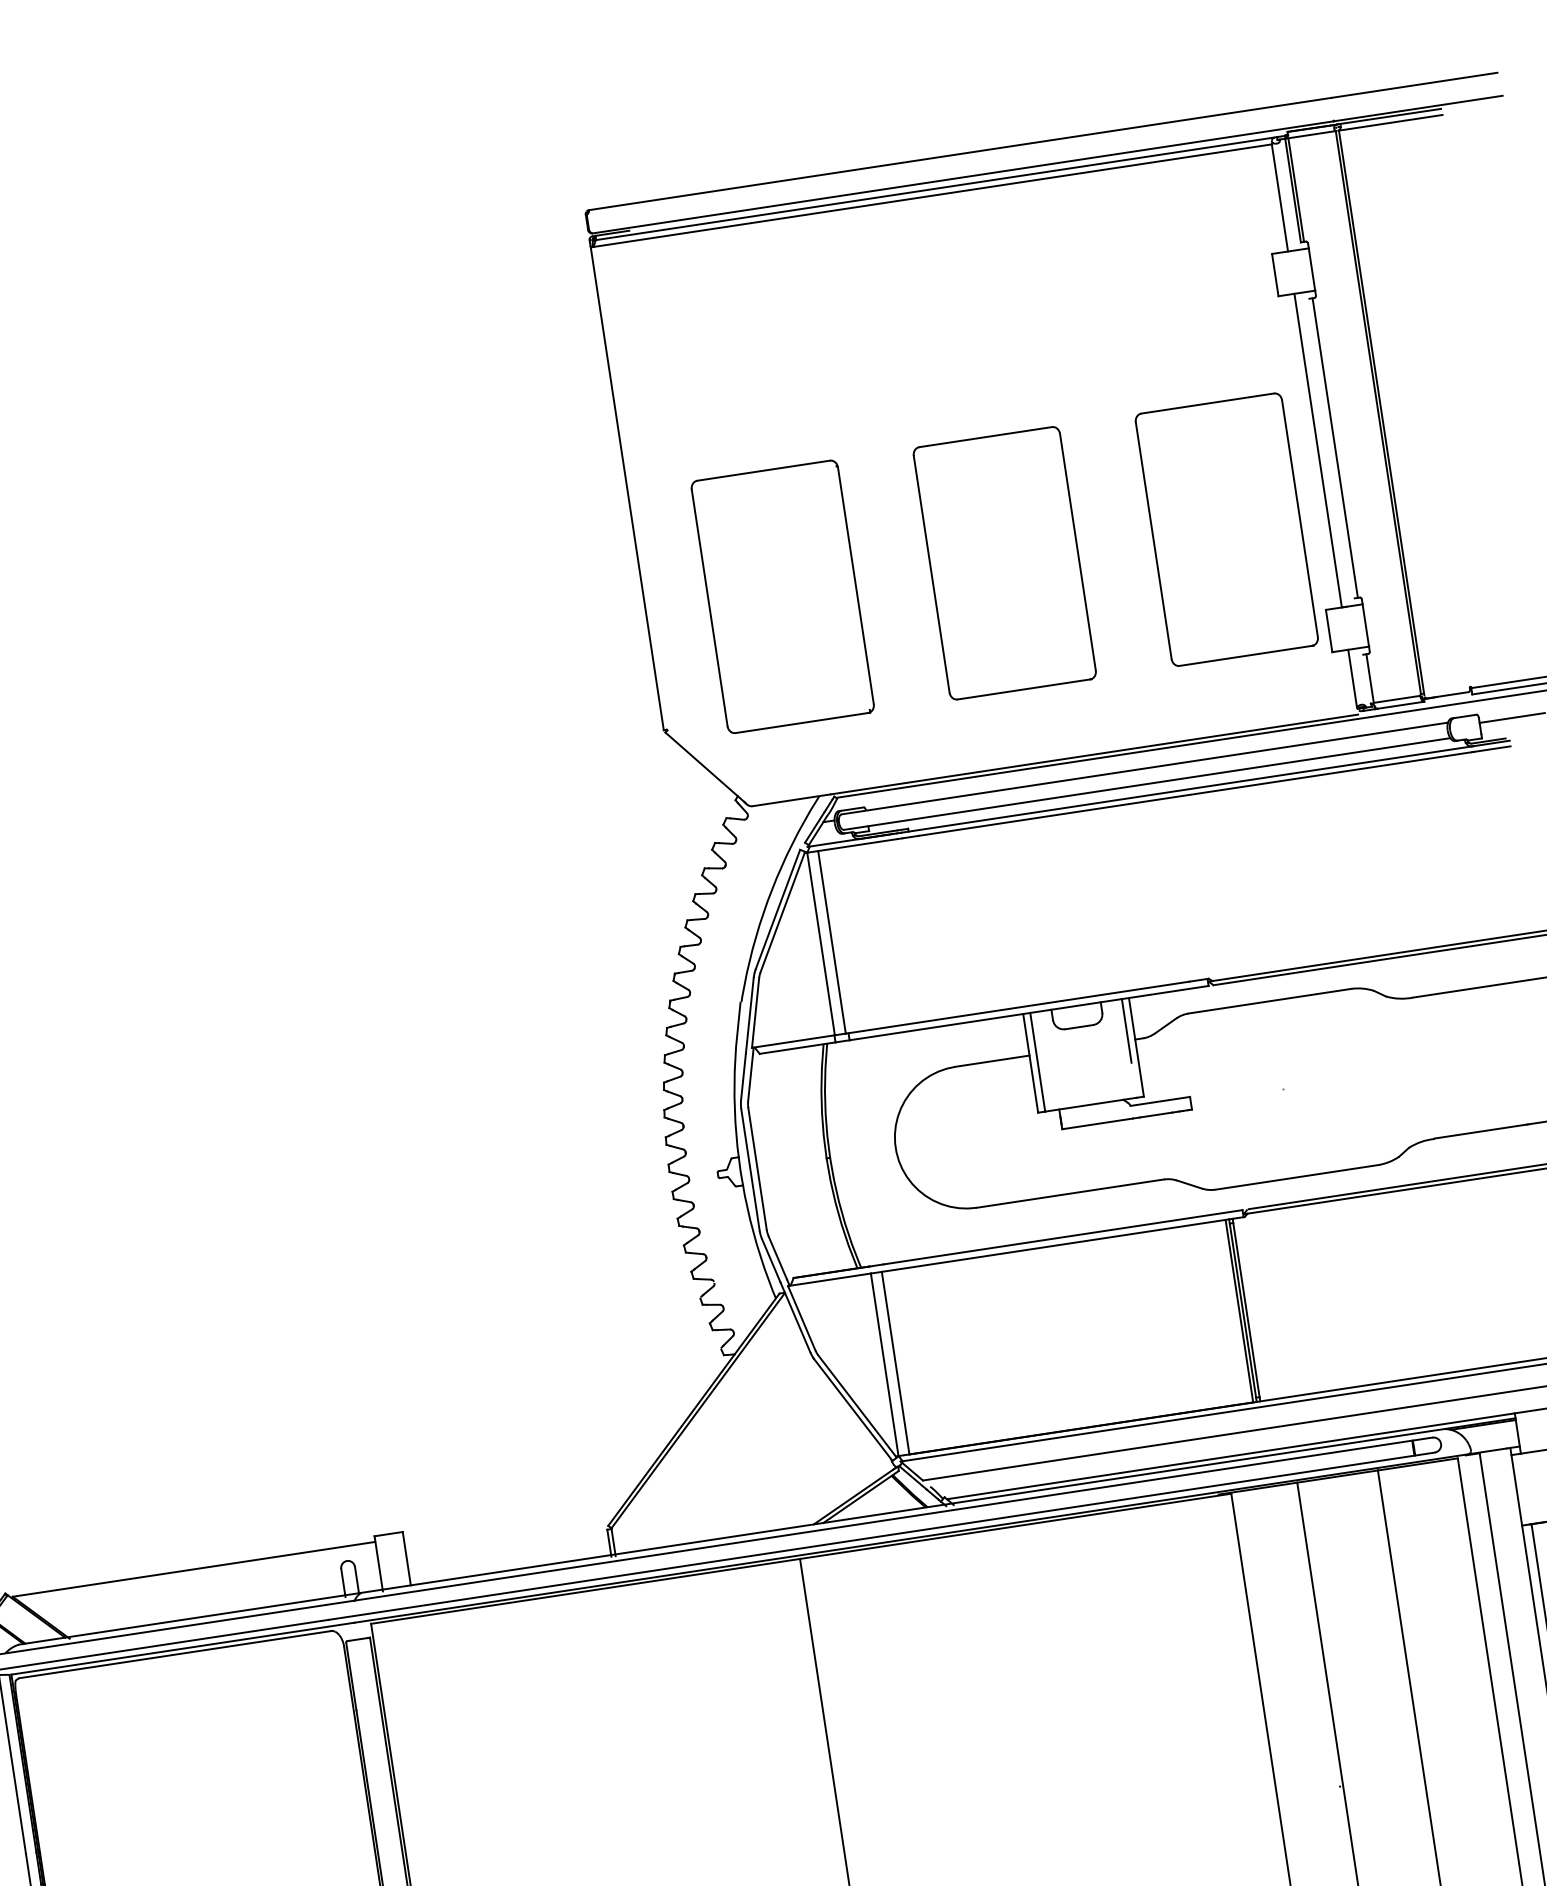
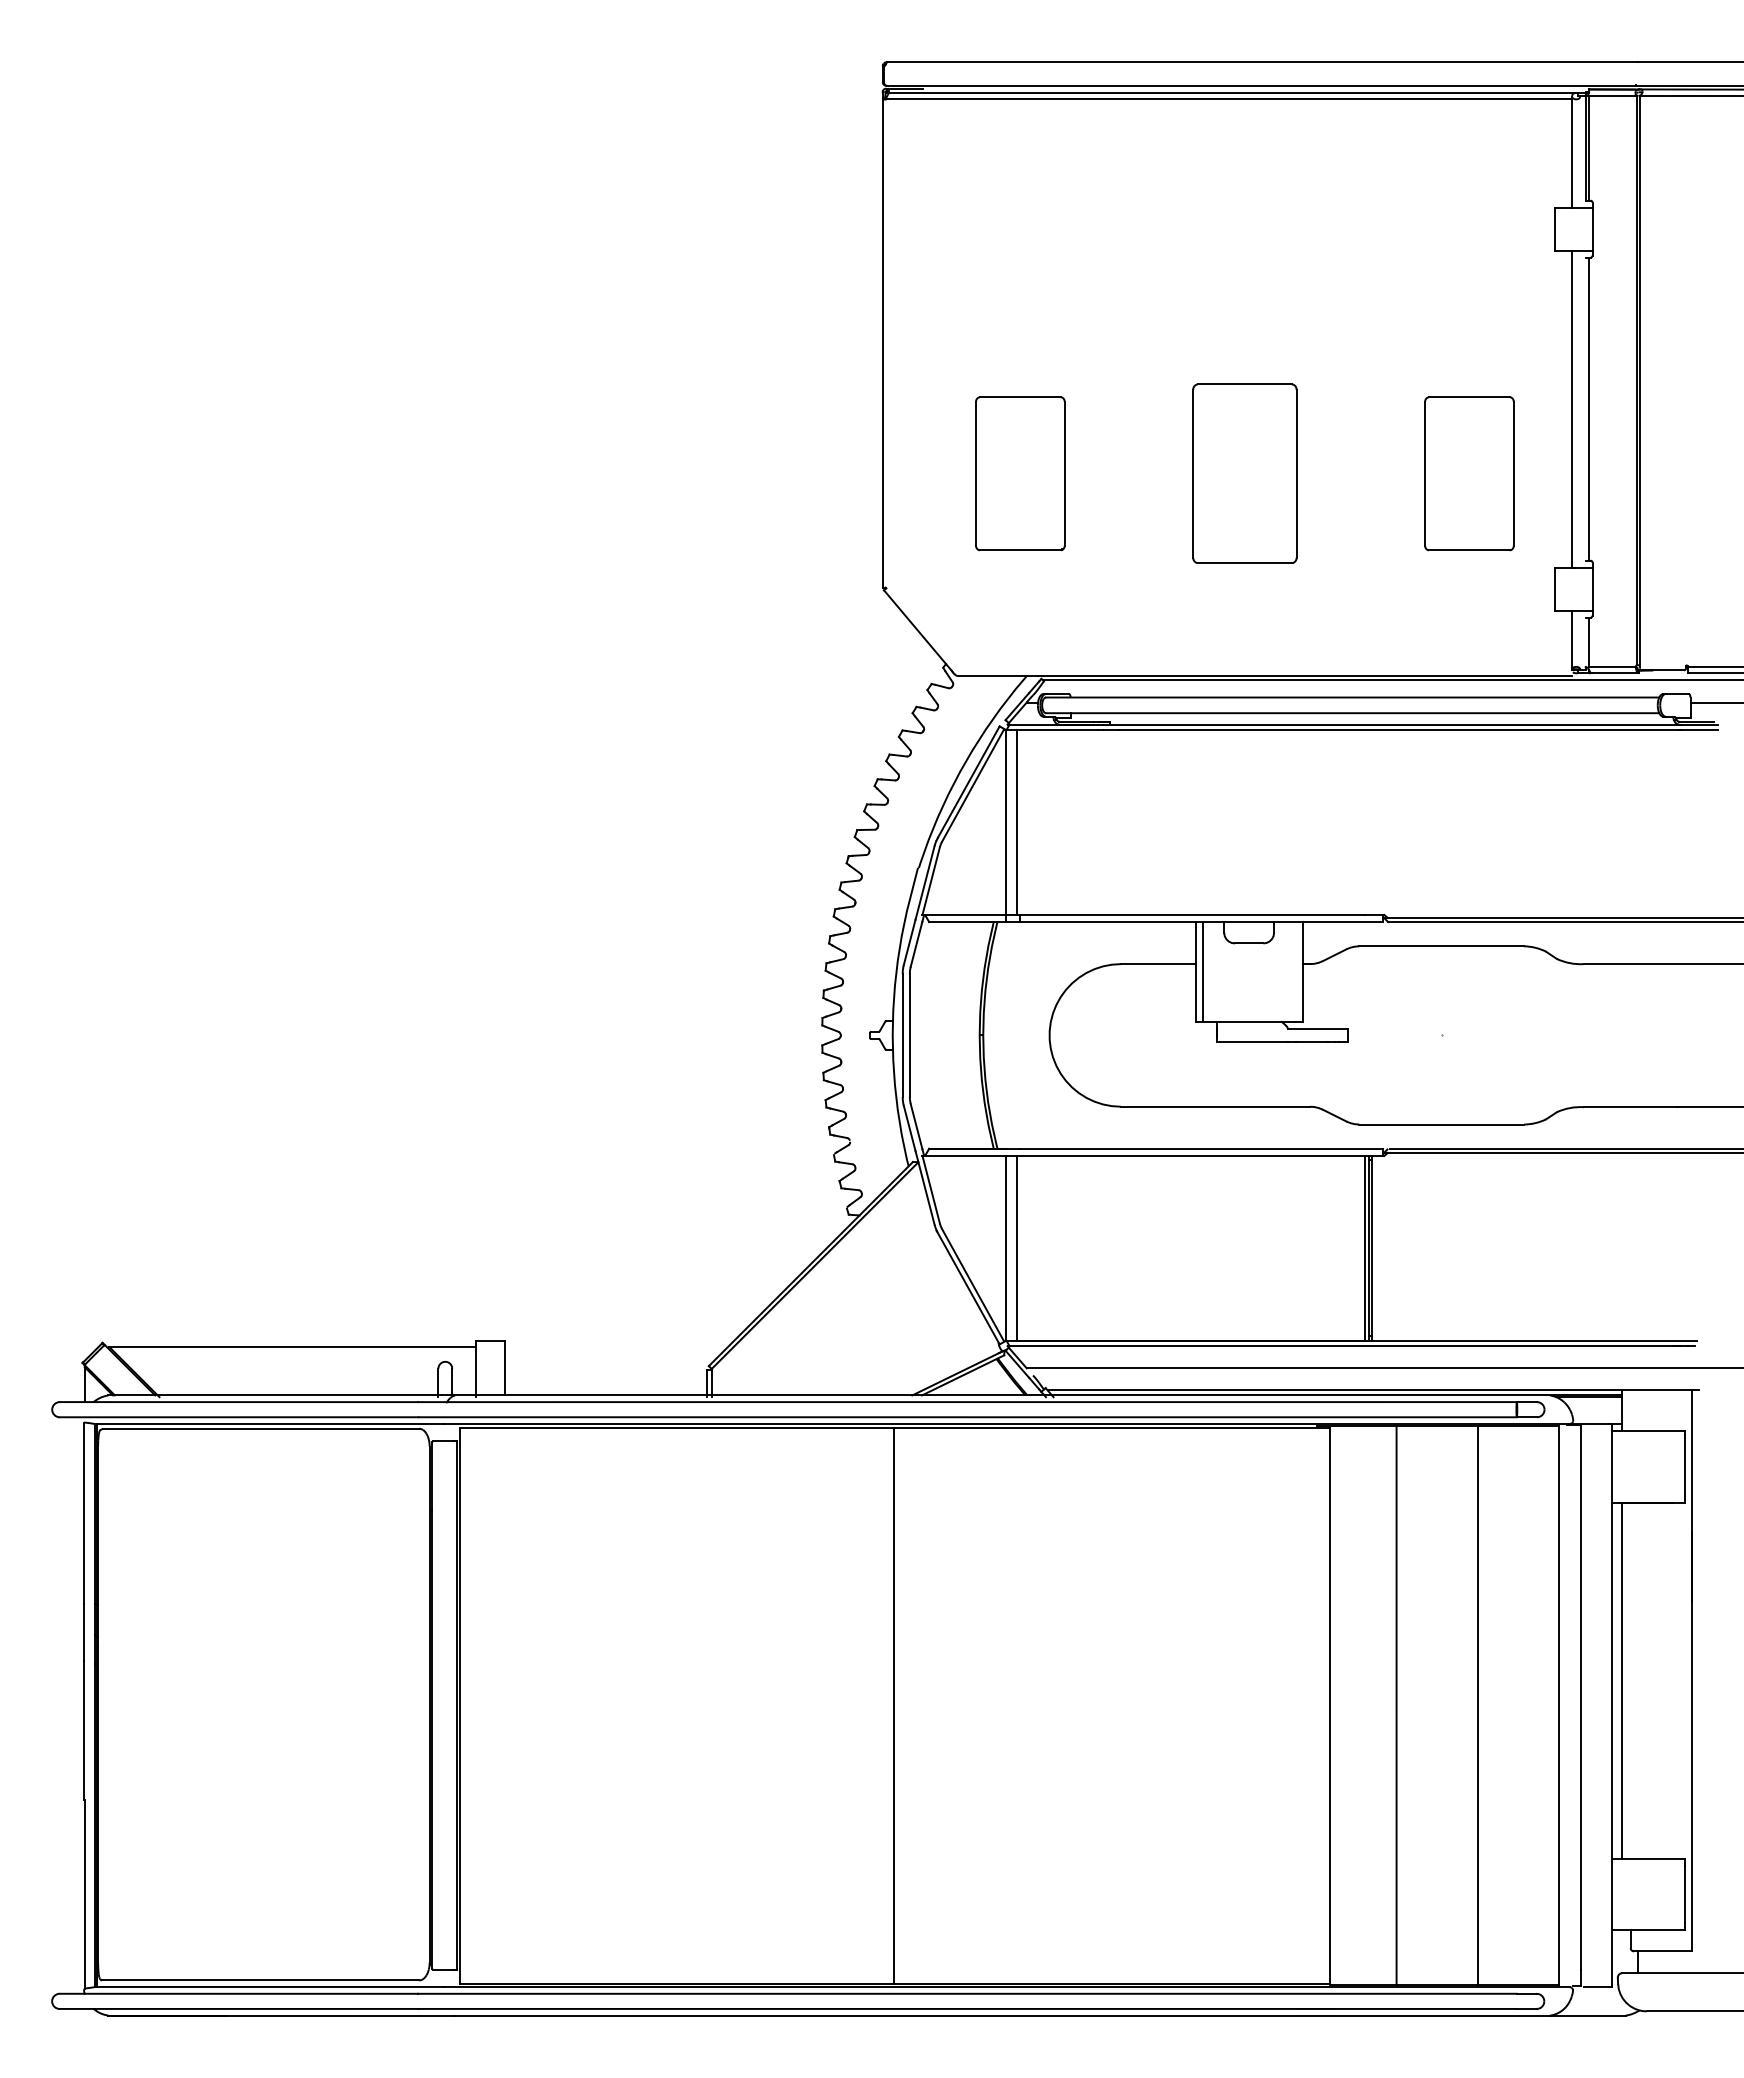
part: (1226, 529) -> (1469, 473), size x0.6
part: (1004, 563) -> (1244, 473), size x0.7
part: (782, 596) -> (1020, 473), size x0.6
line: (1126, 1031) -> (1295, 954), removed

